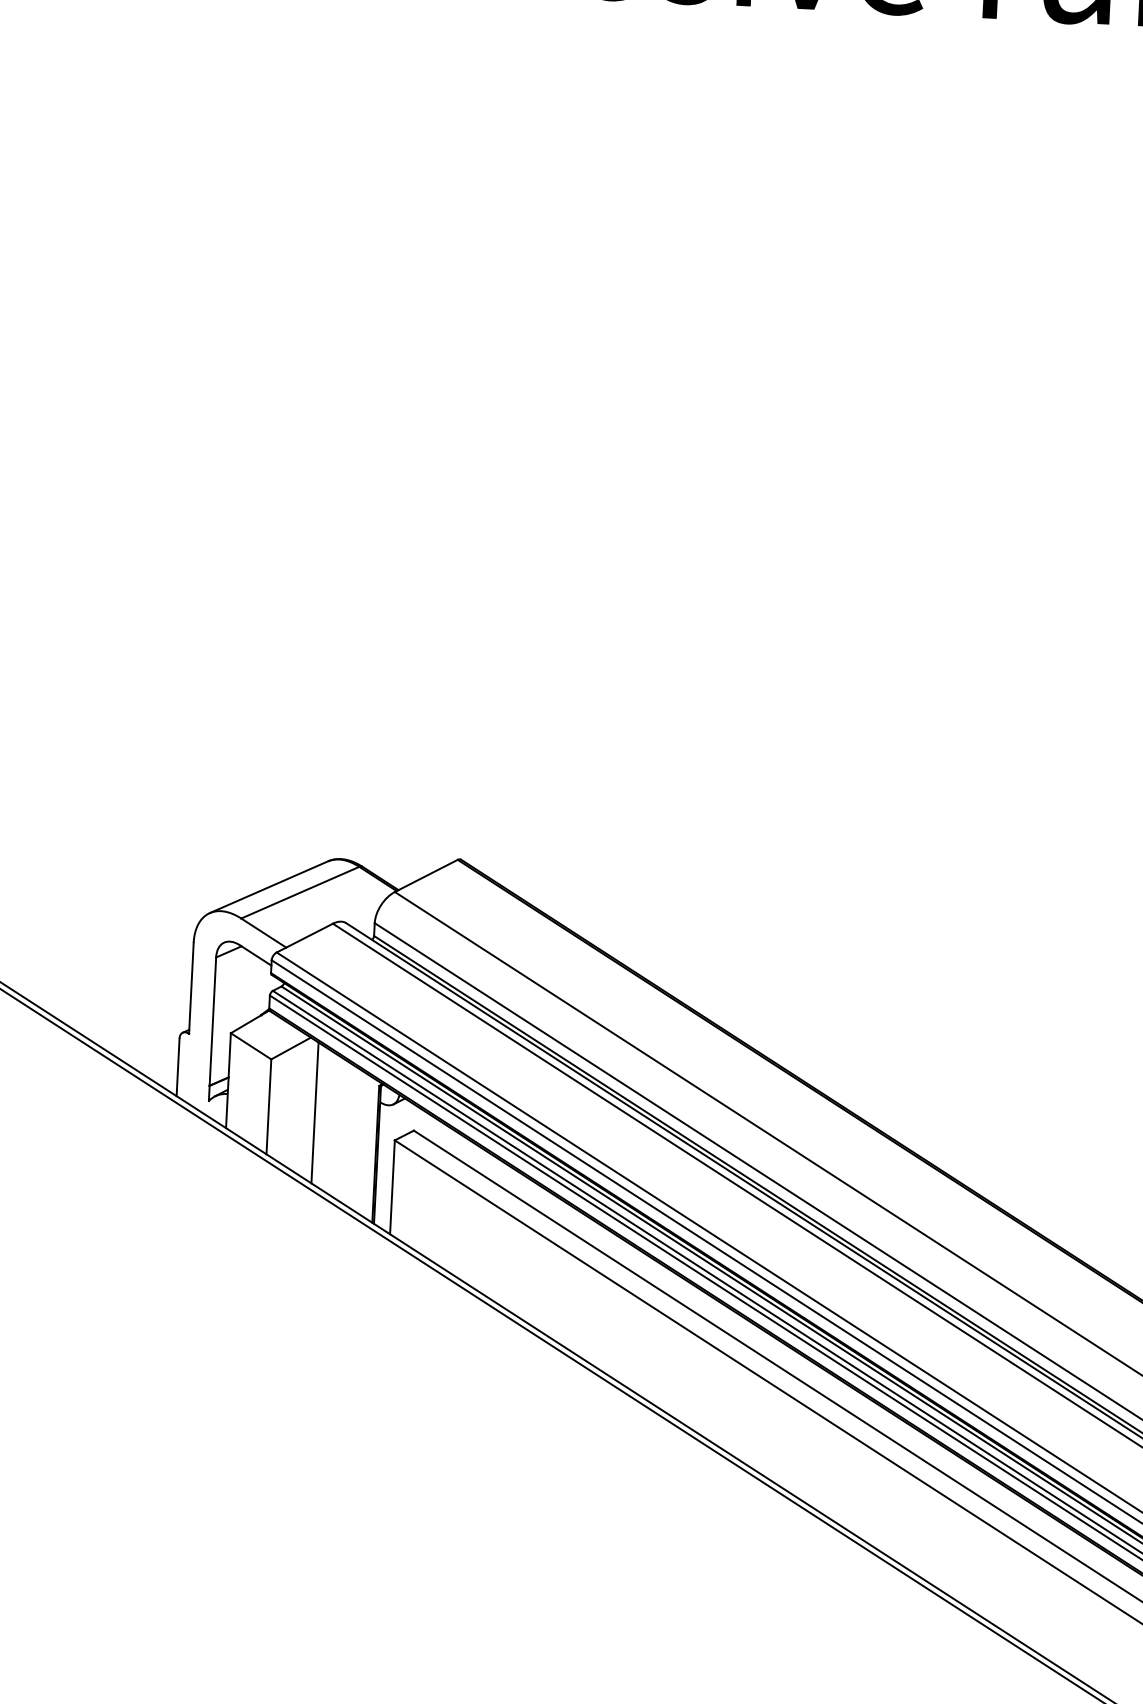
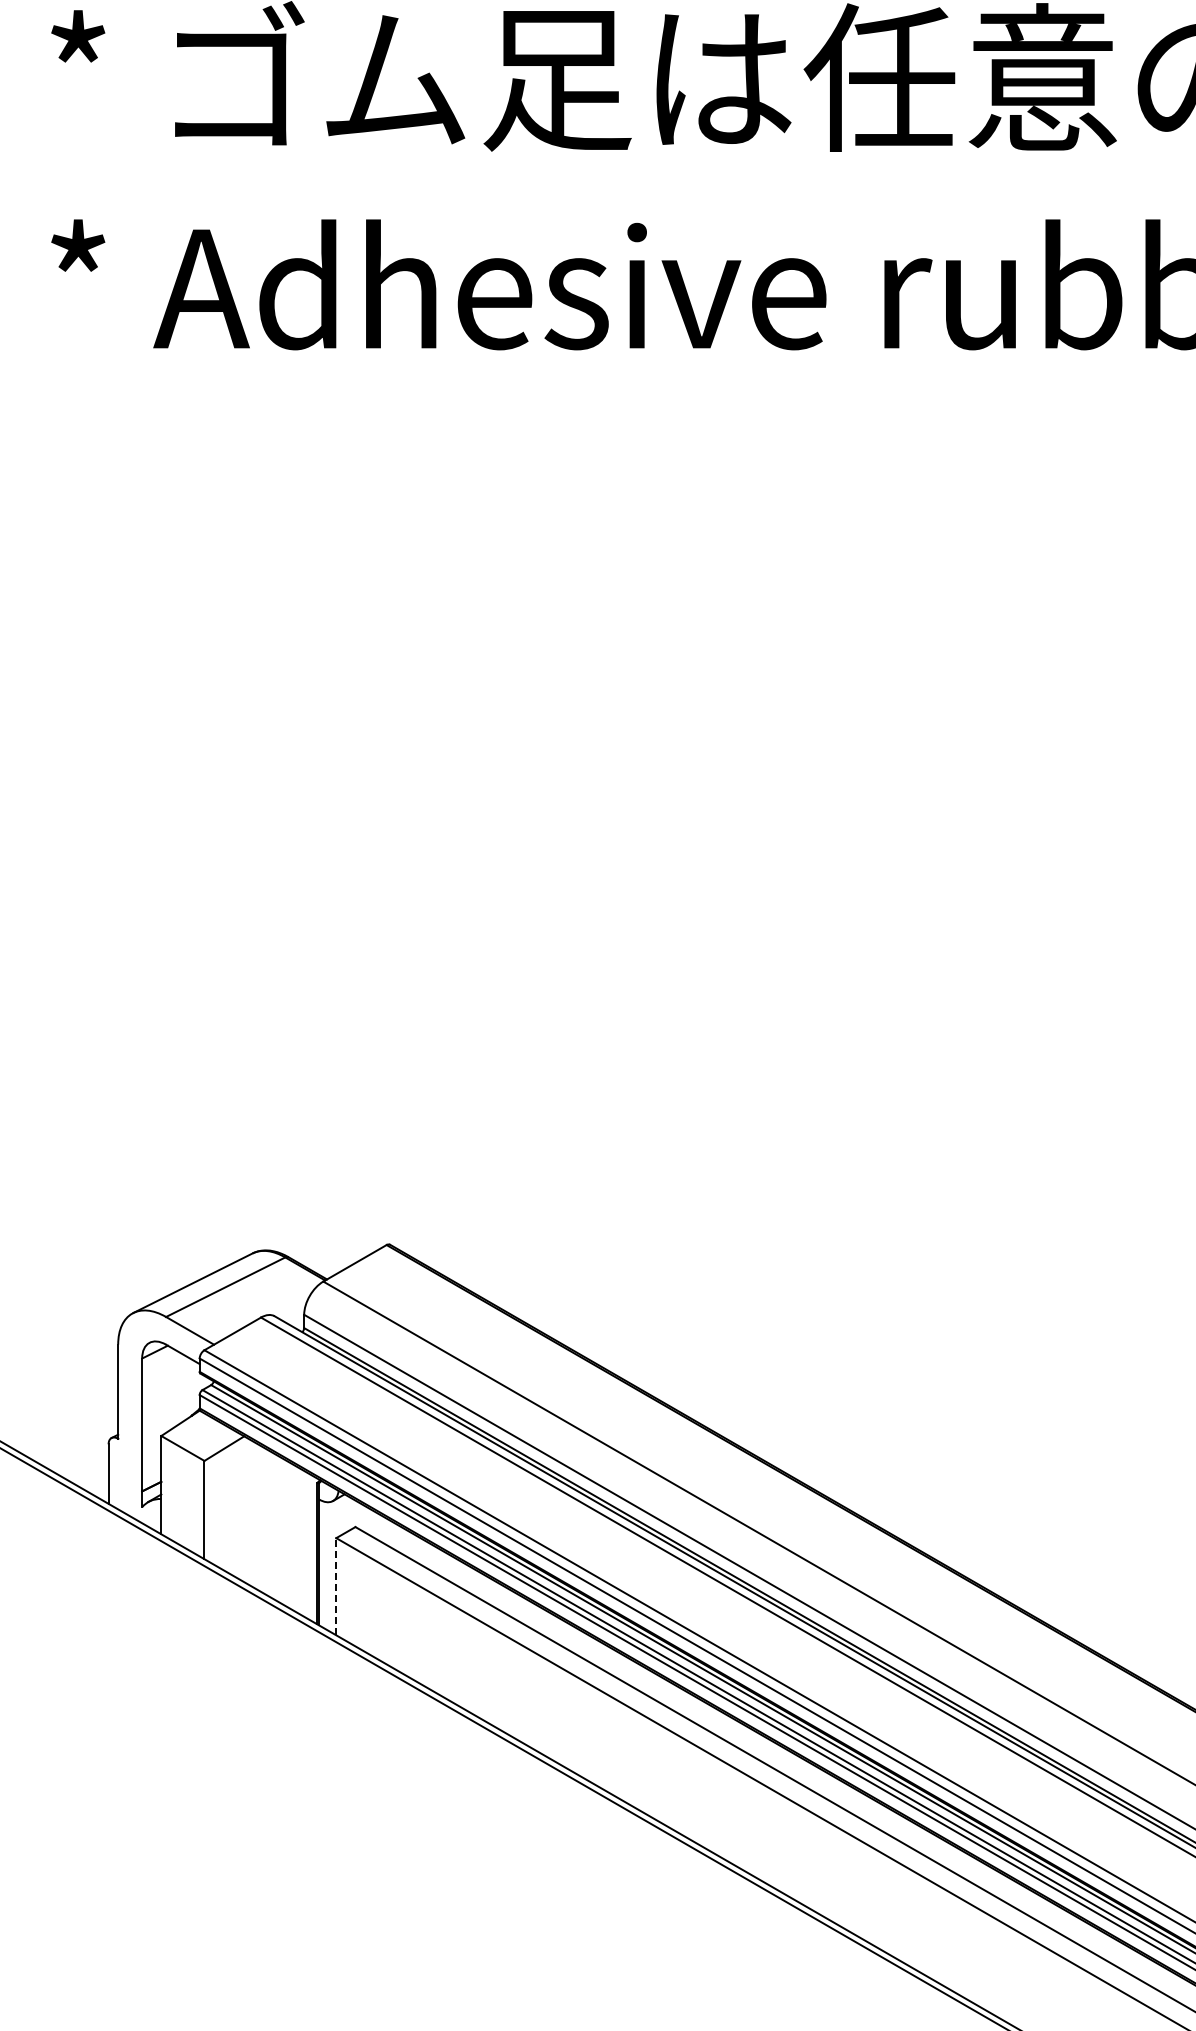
line: (315, 1112) -> (252, 1513), removed
line: (392, 1187) -> (336, 1586), solid -> dashed

